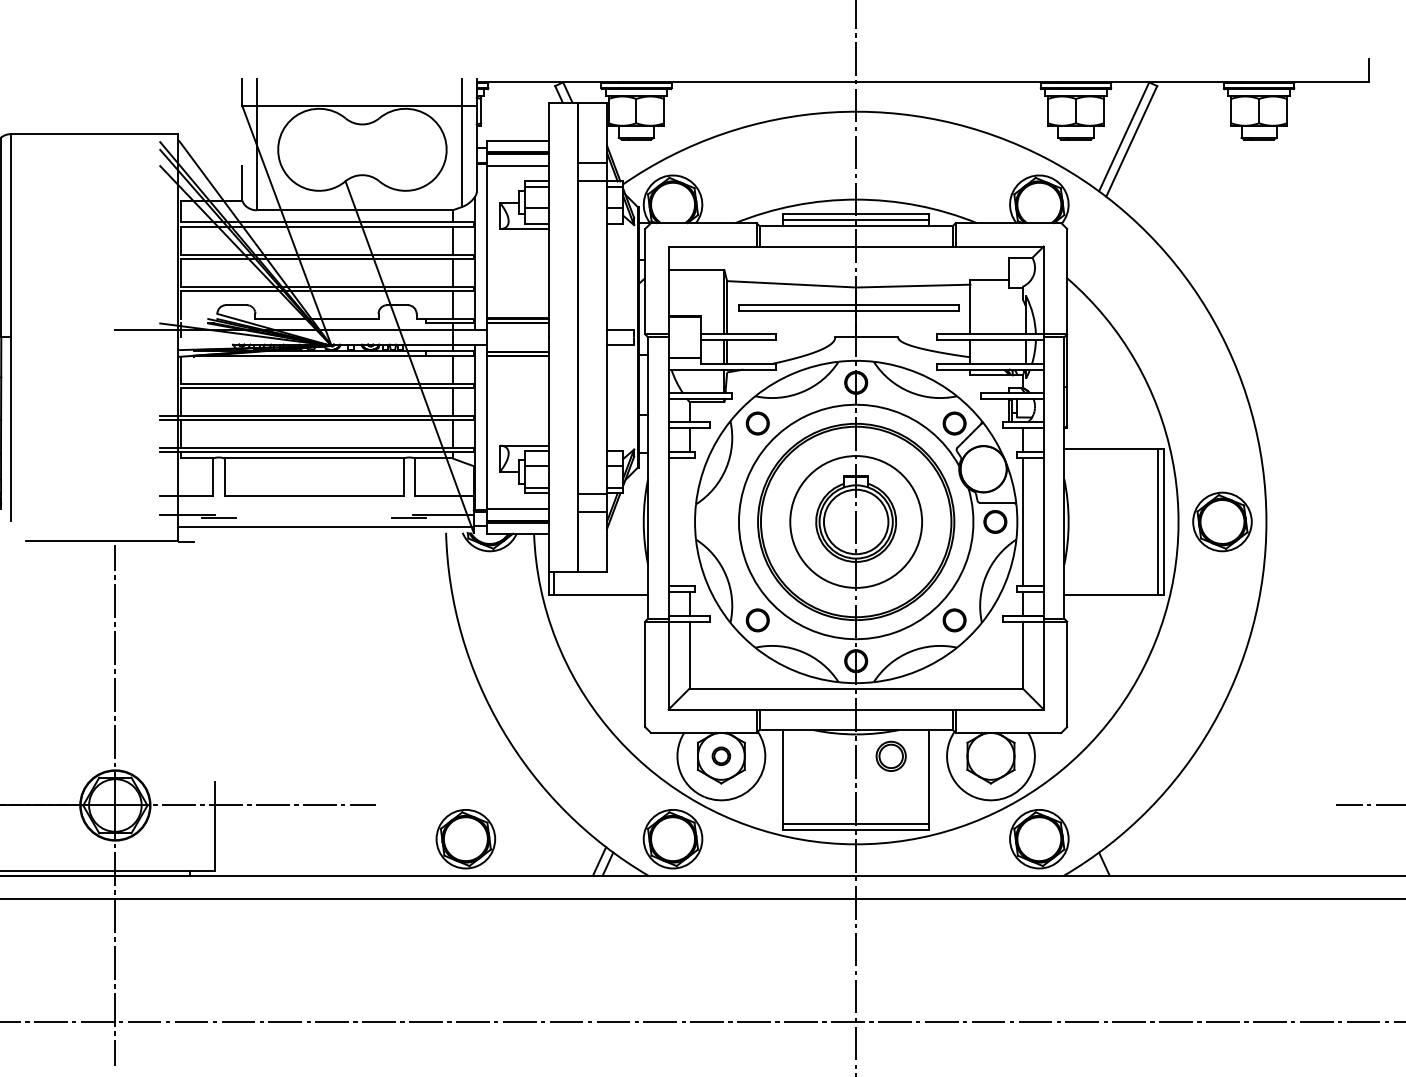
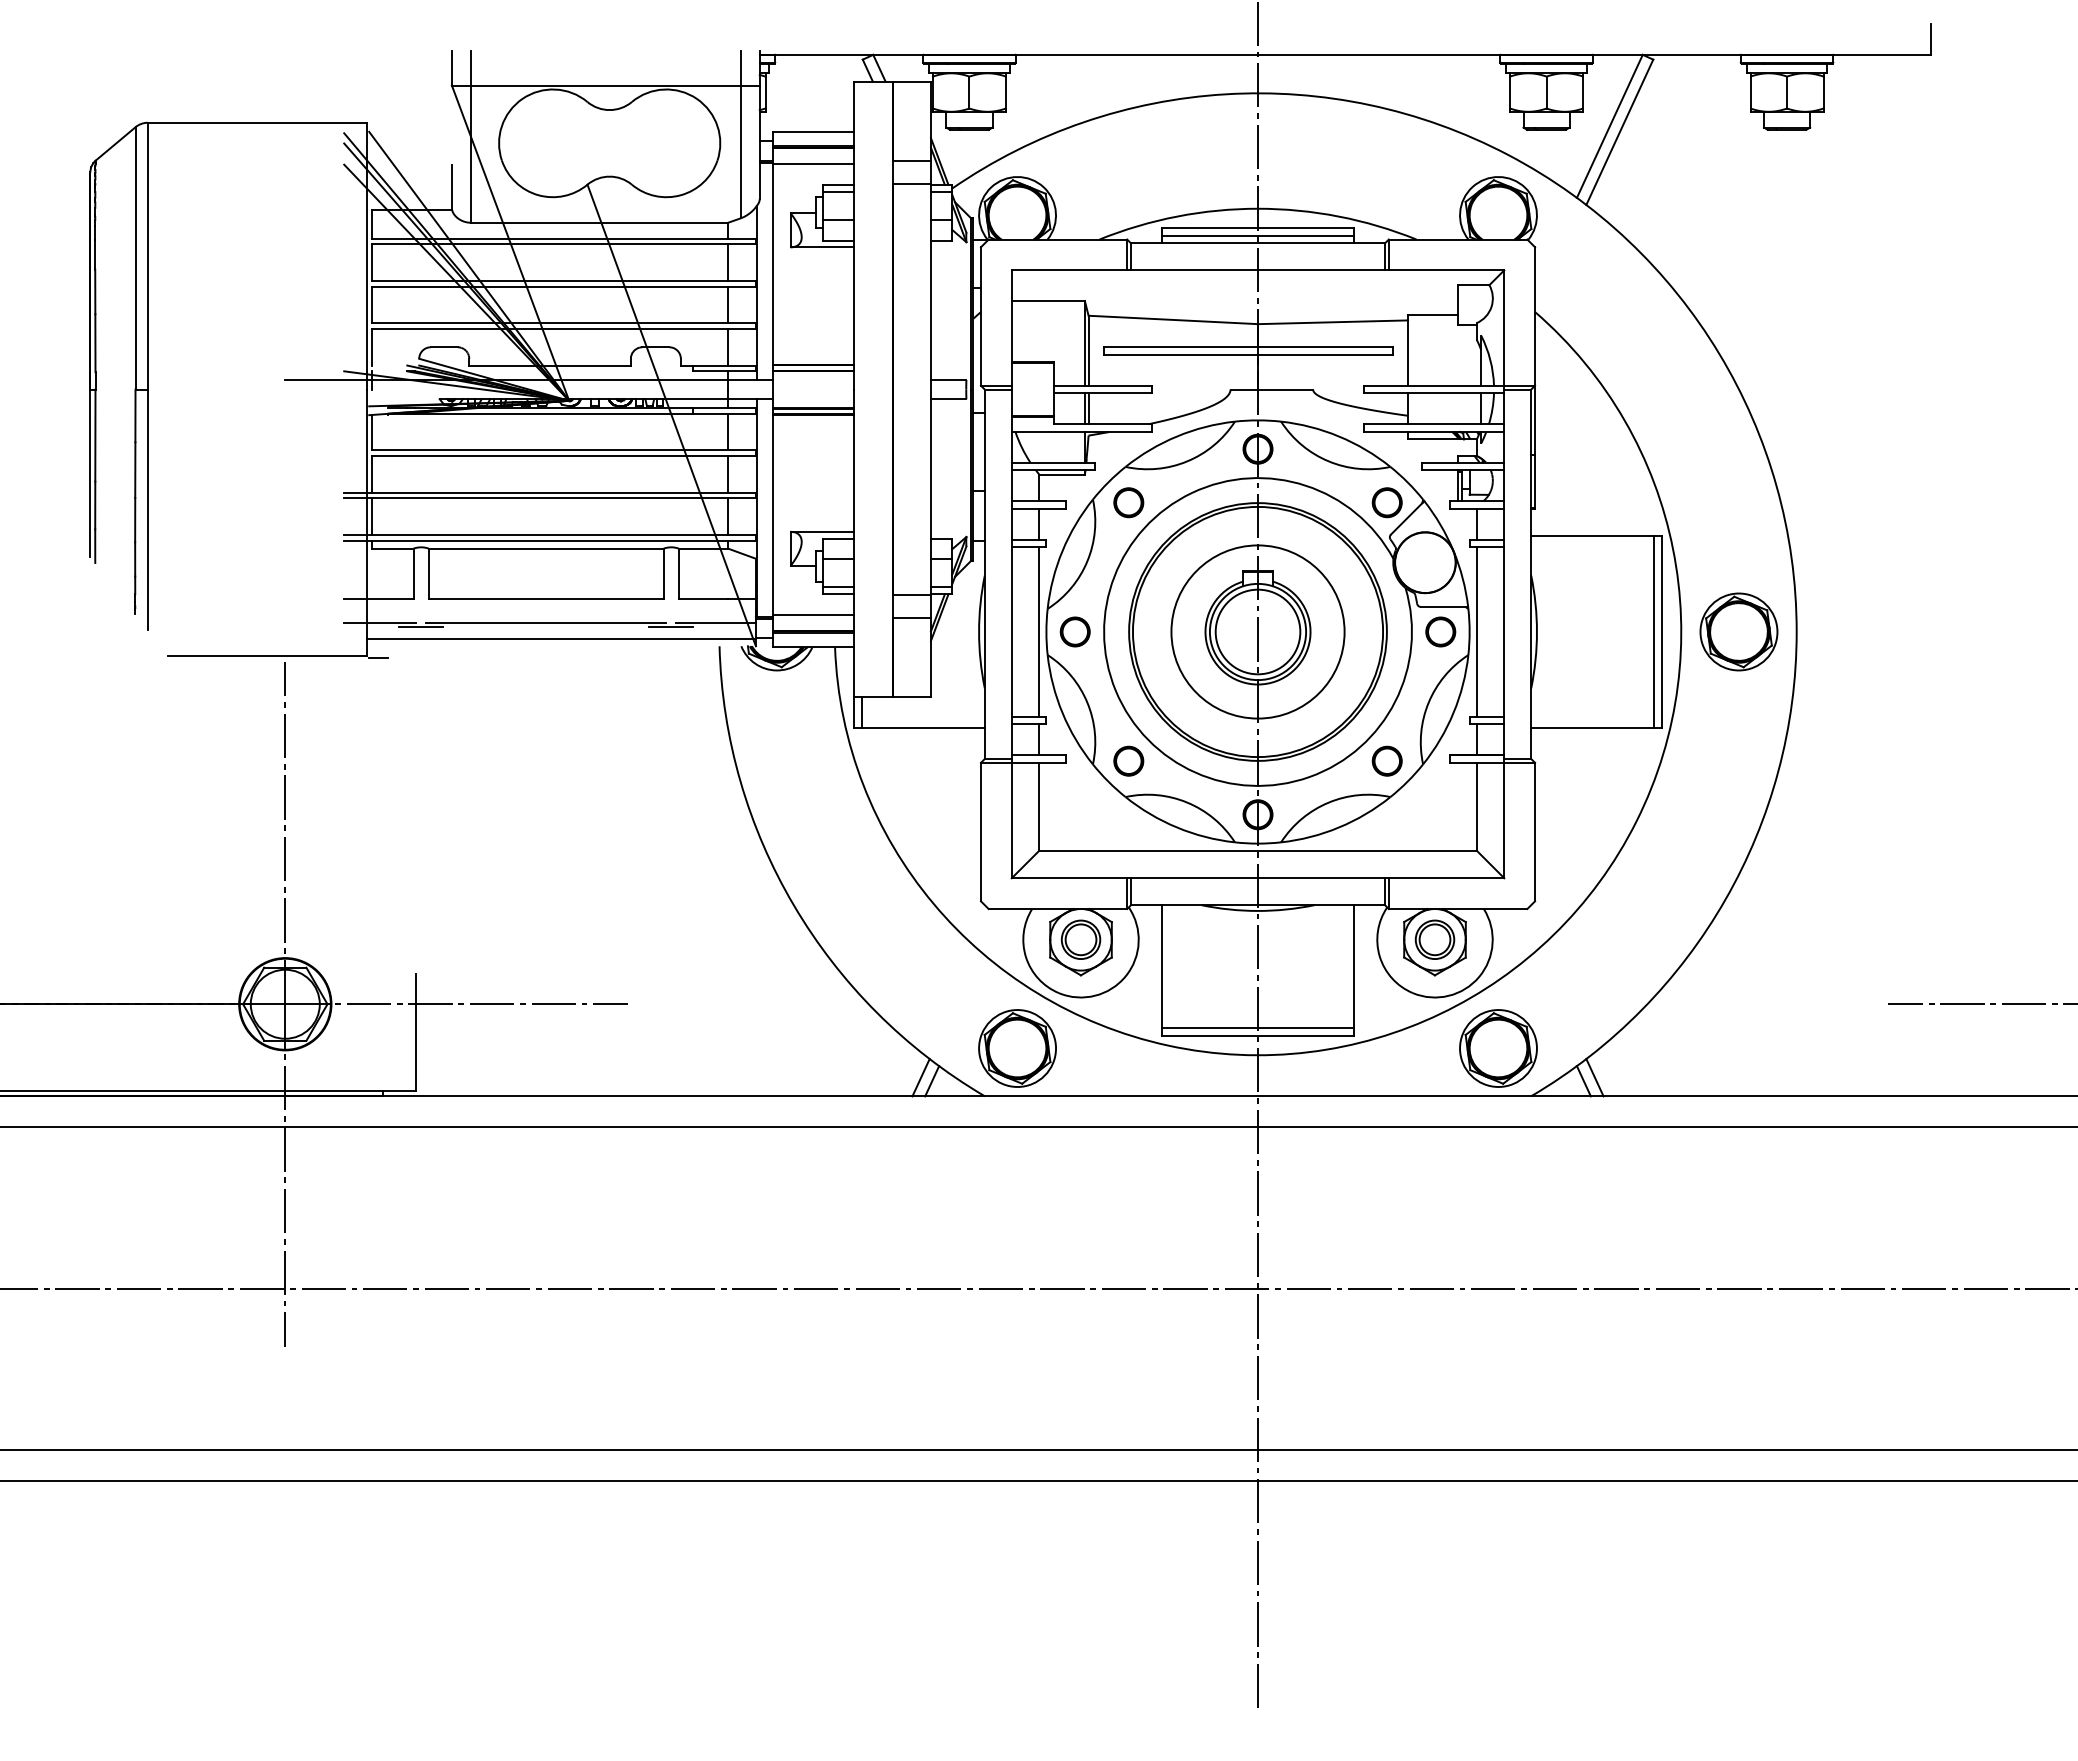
line: (314, 515) -> (546, 623), added
line: (689, 521) -> (1039, 631), added
part: (716, 521) -> (1074, 631), added
part: (720, 756) -> (1080, 939), size x1.67
part: (890, 756) -> (1434, 939), moved
part: (465, 839) -> (745, 1048), removed
line: (1112, 861) -> (1594, 1077), added

